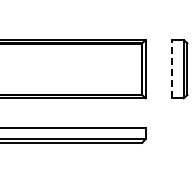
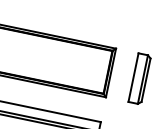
line: (172, 68) -> (133, 77), dashed -> solid

